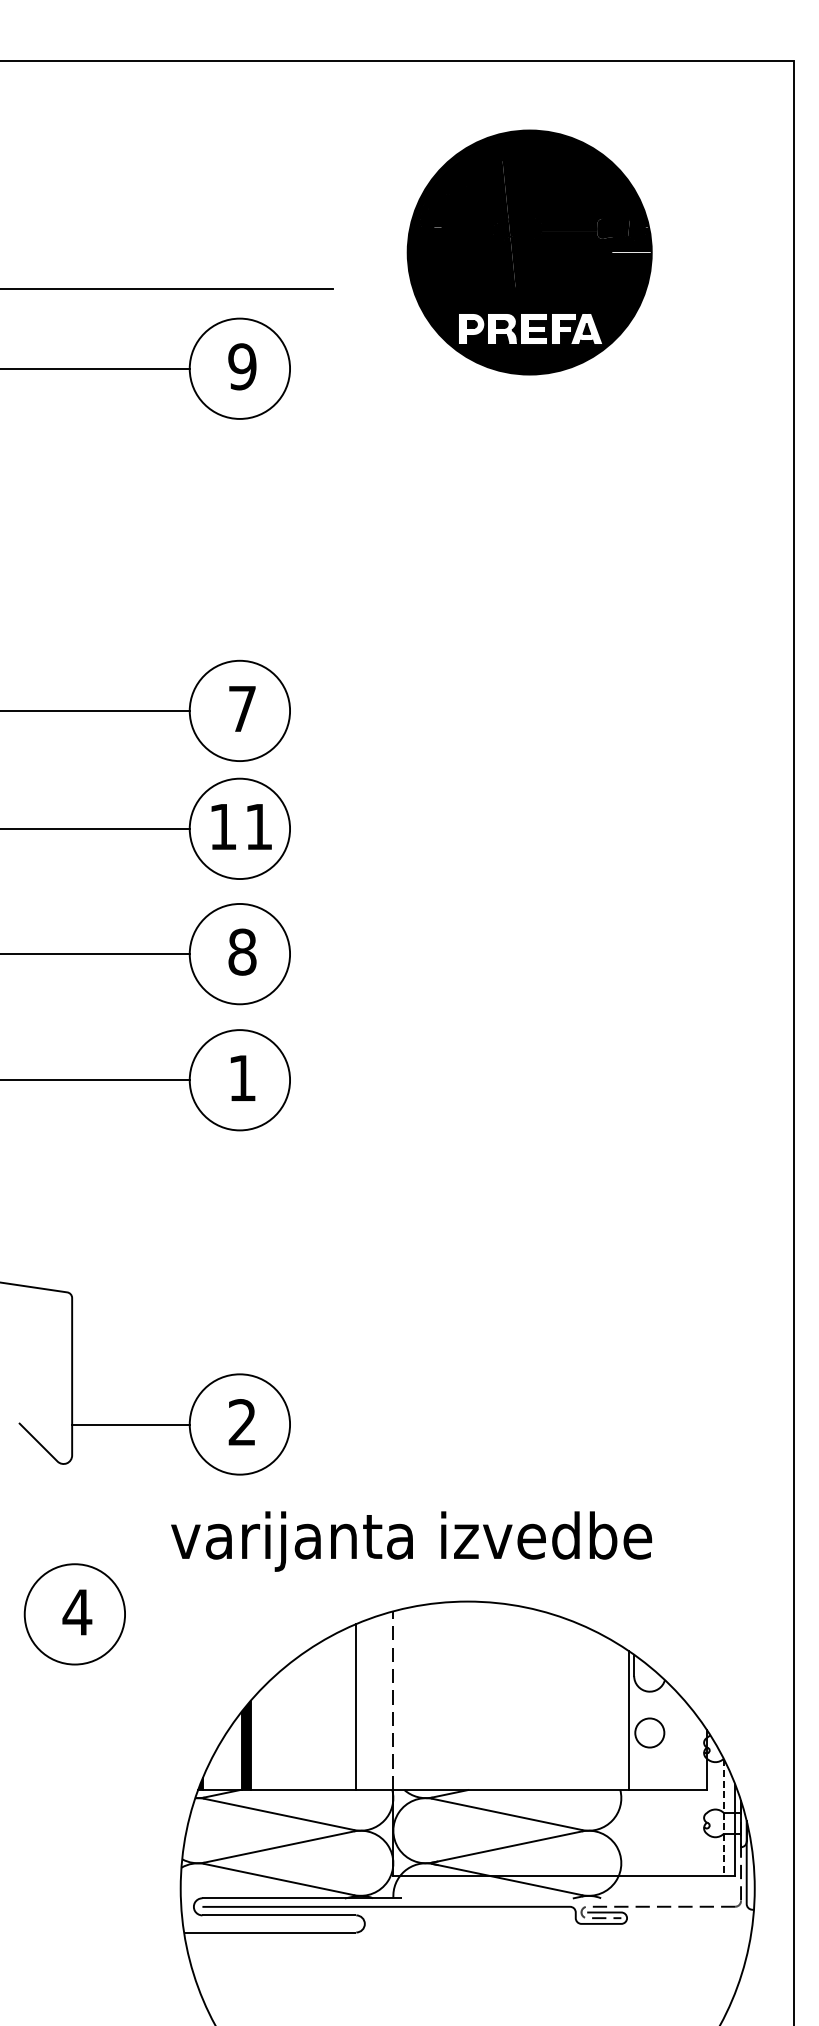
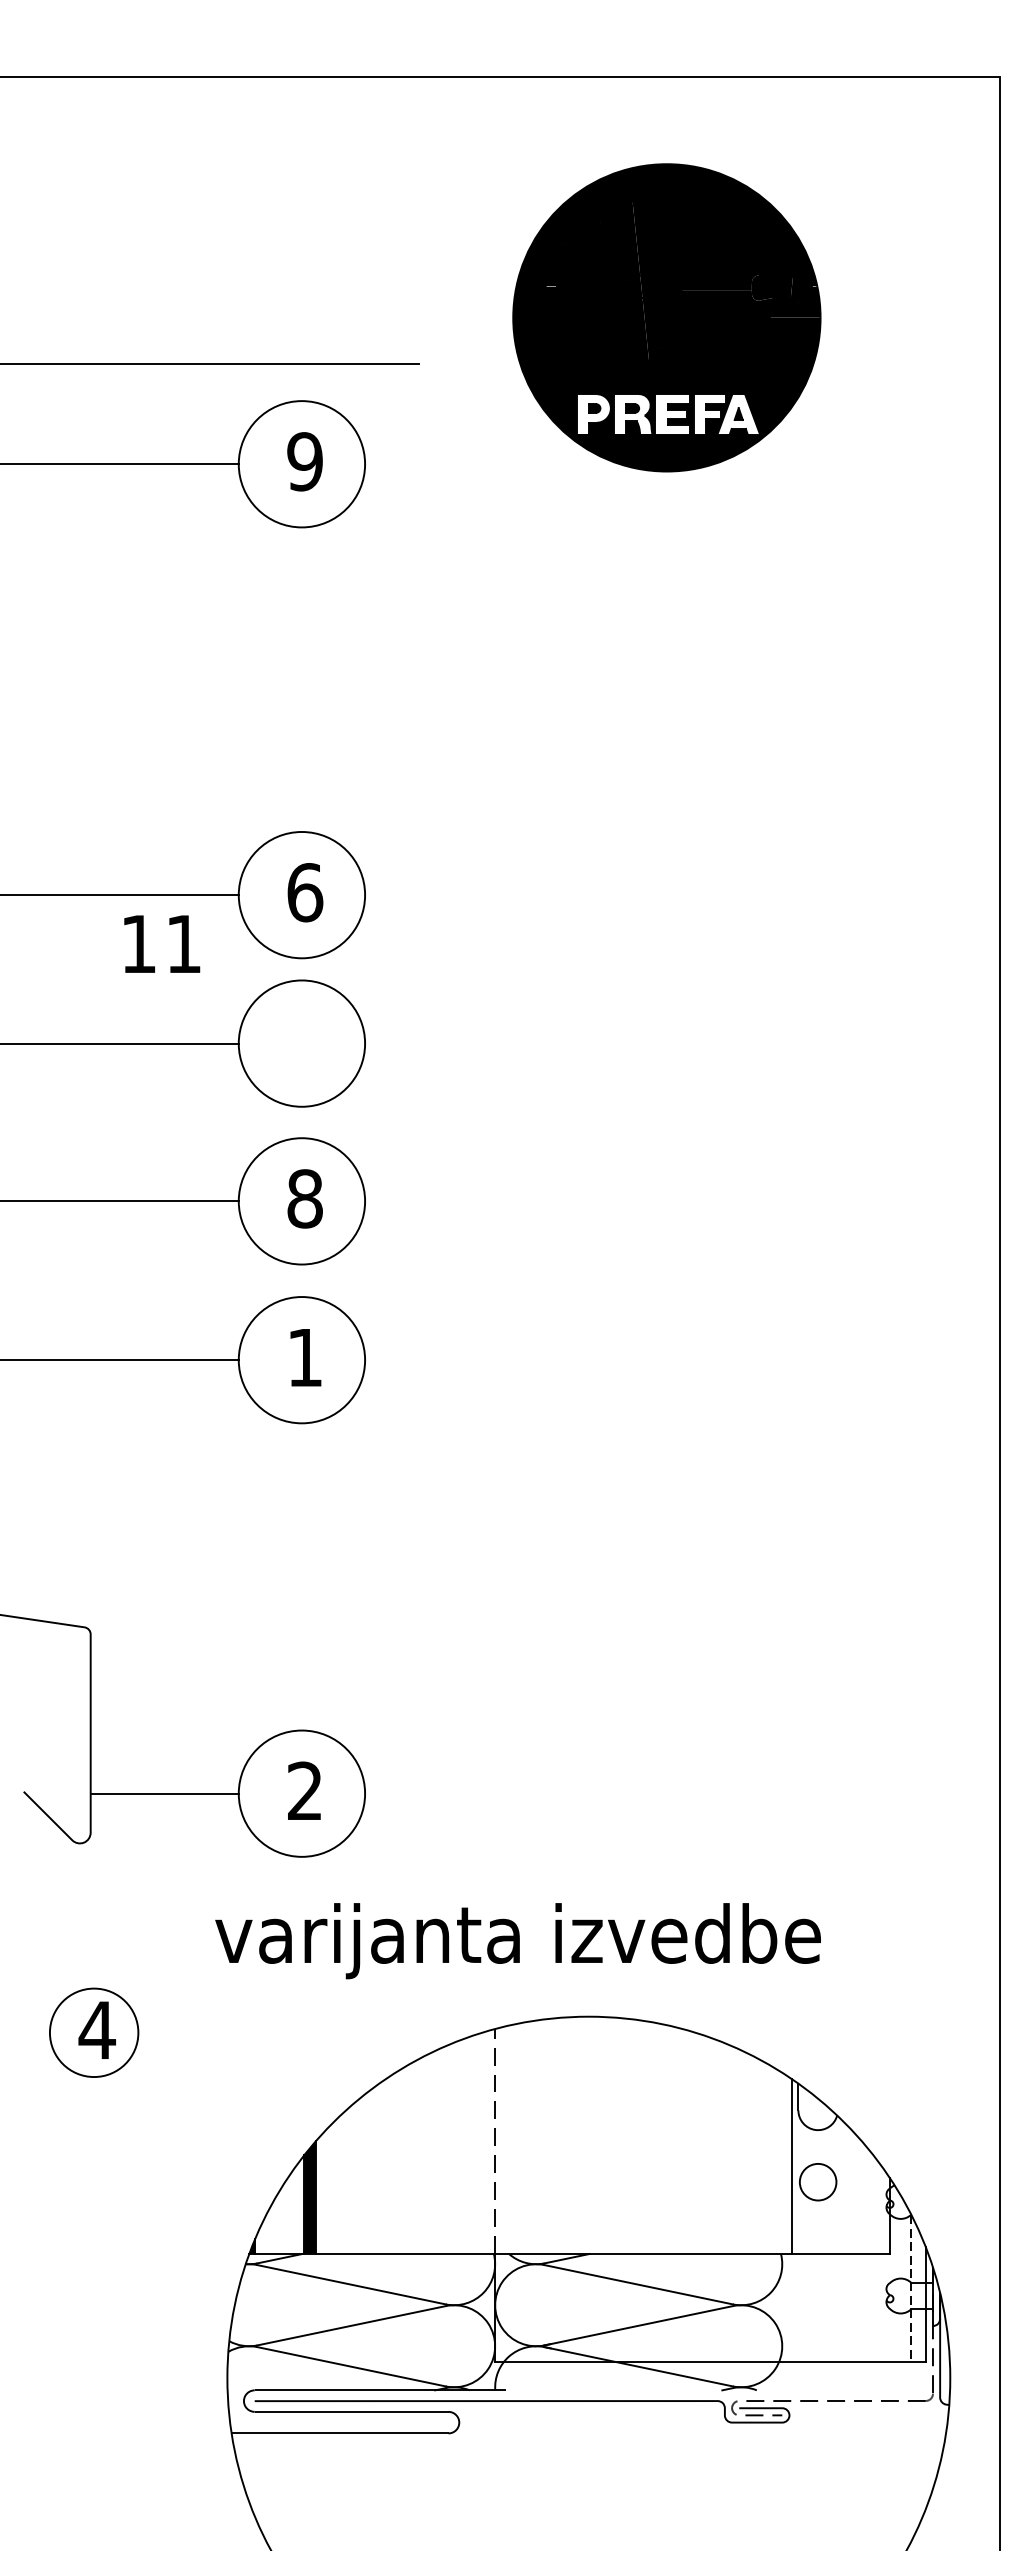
text: (242, 708) -> (305, 892), 7 -> 6
text: (241, 826) -> (162, 943), moved
circle: (75, 1614) -> (94, 2032), size x0.7
line: (356, 1707) -> (448, 2149), removed

